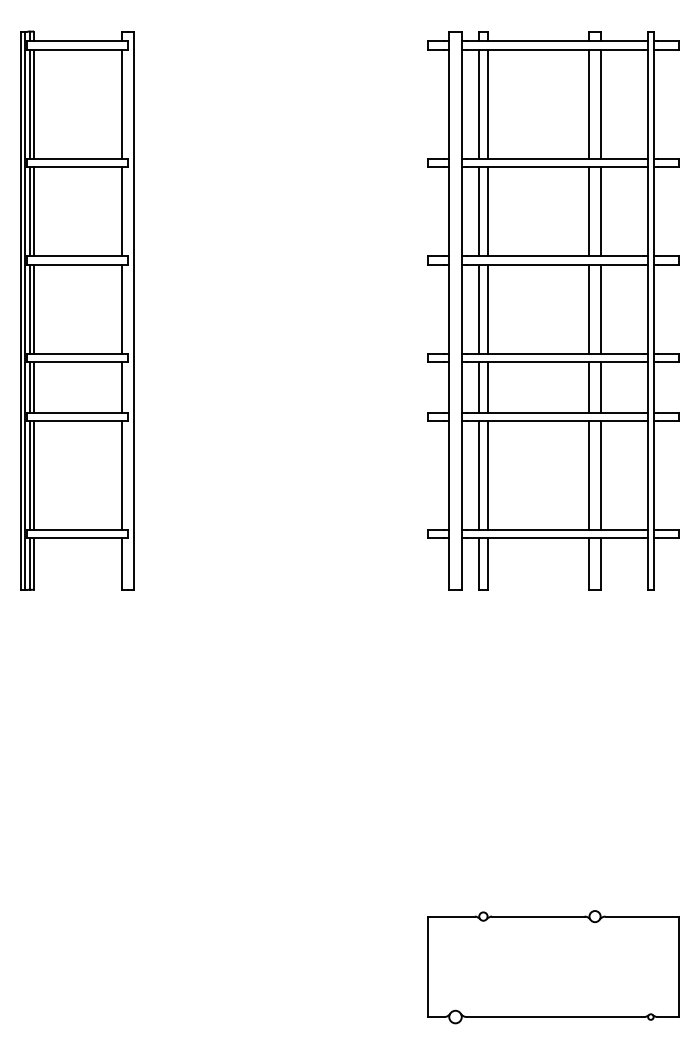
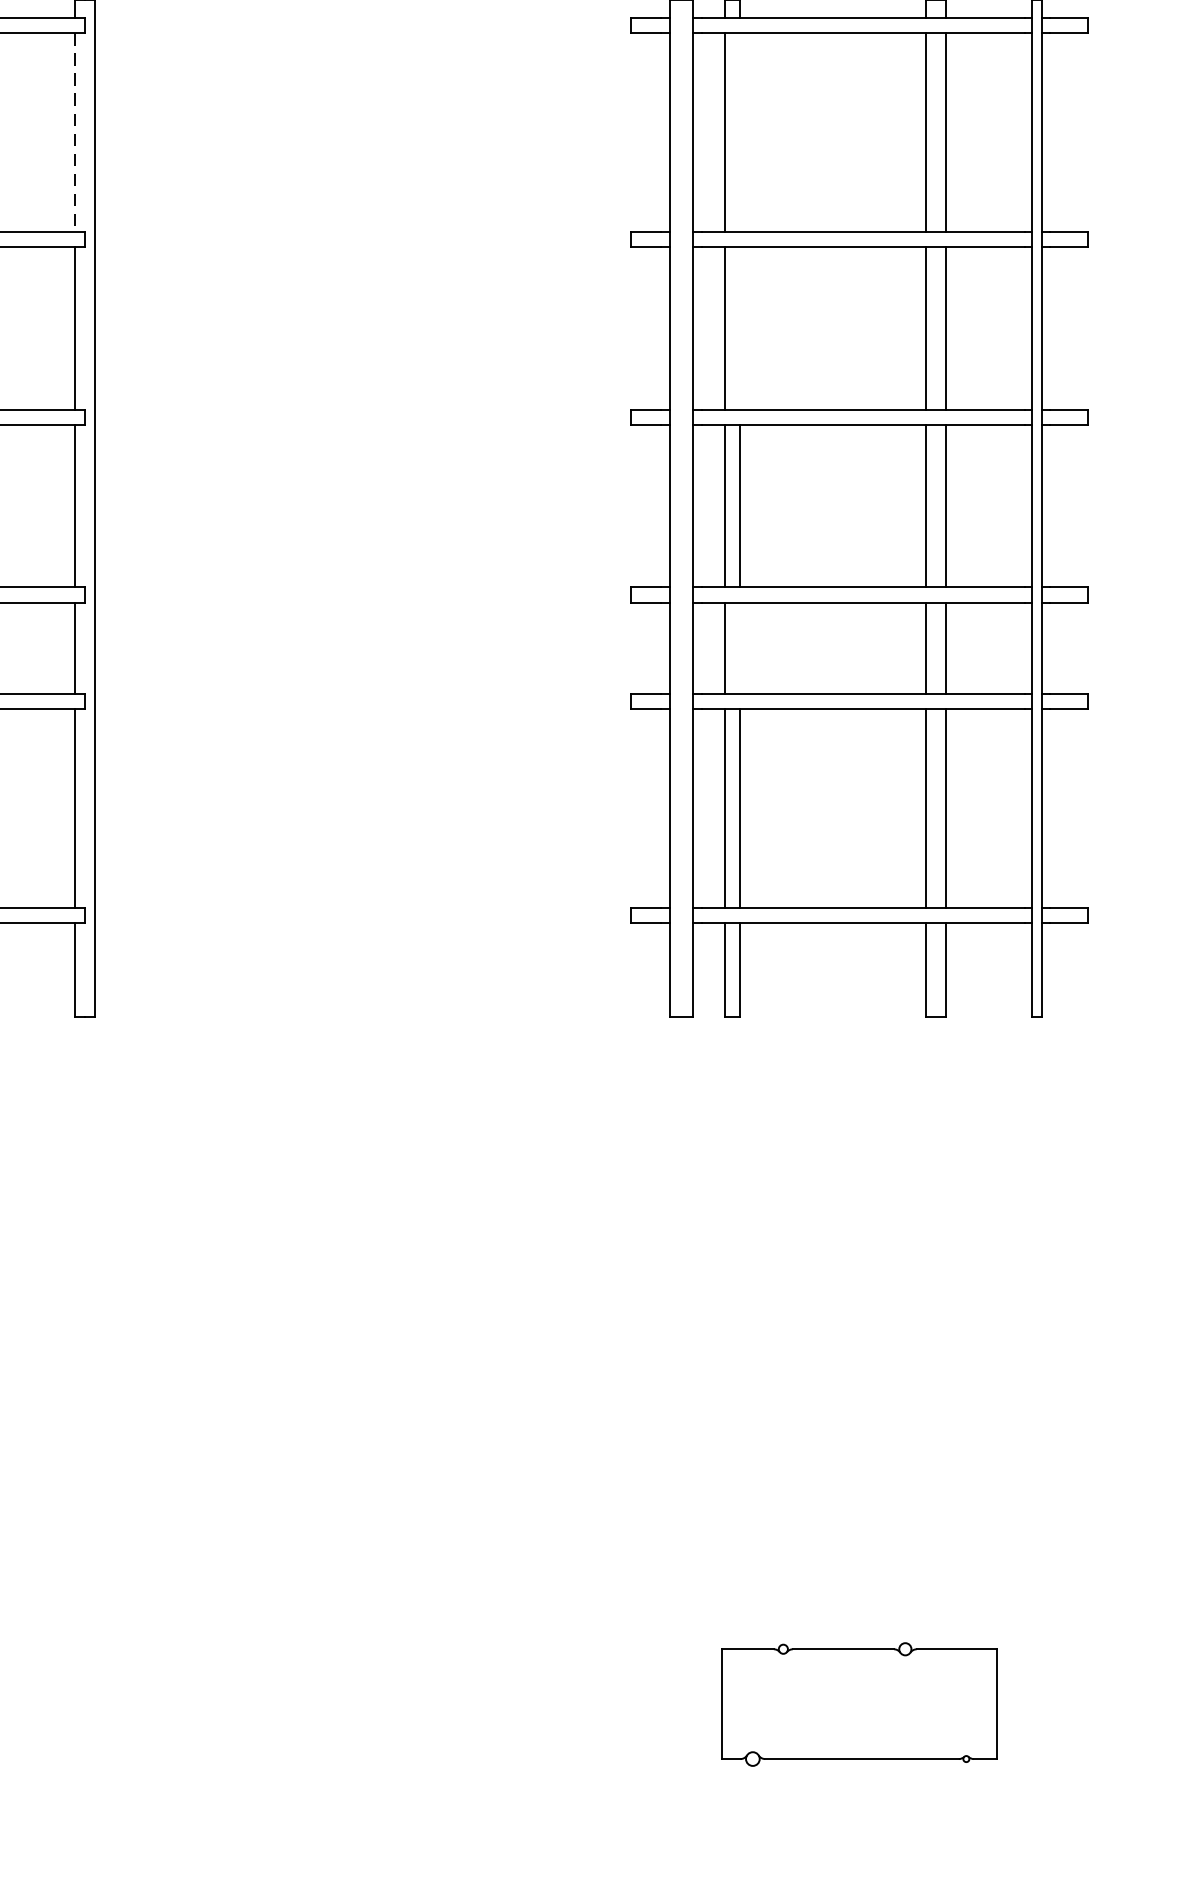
line: (487, 103) -> (739, 131), removed
line: (122, 104) -> (74, 133), solid -> dashed
line: (487, 211) -> (739, 327), removed
line: (487, 387) -> (739, 648), removed
part: (553, 967) -> (859, 1704), size x0.6

